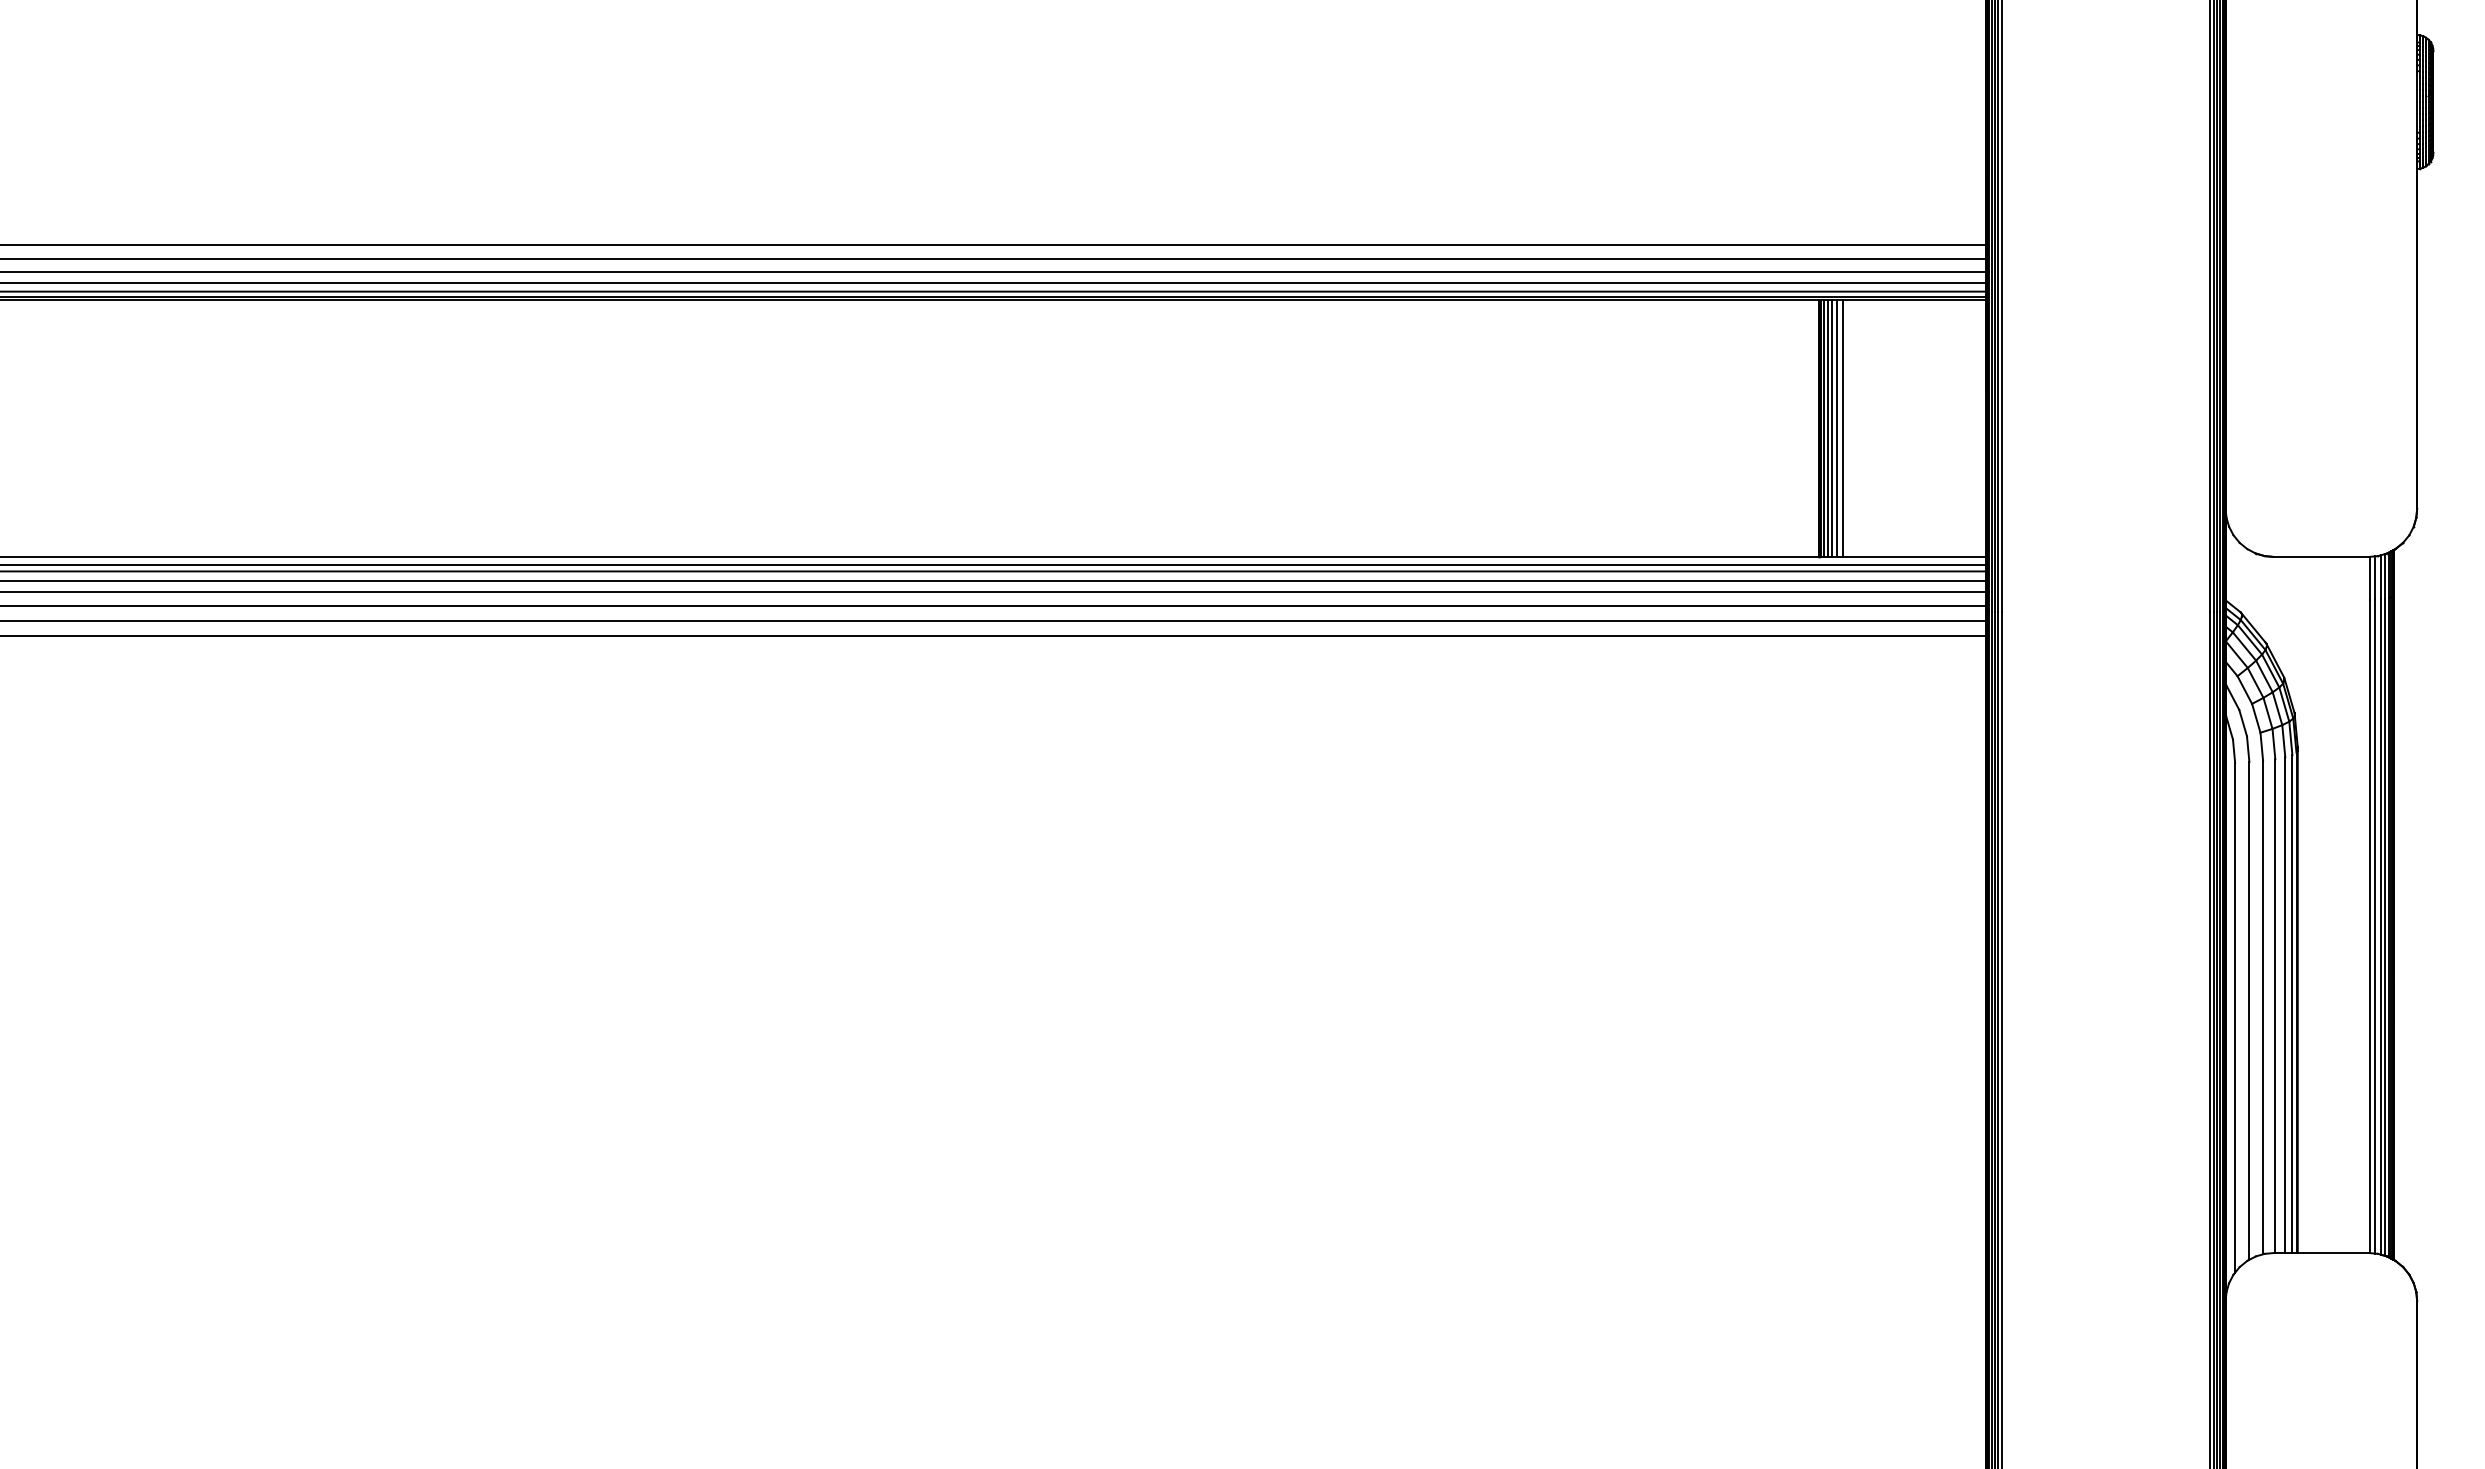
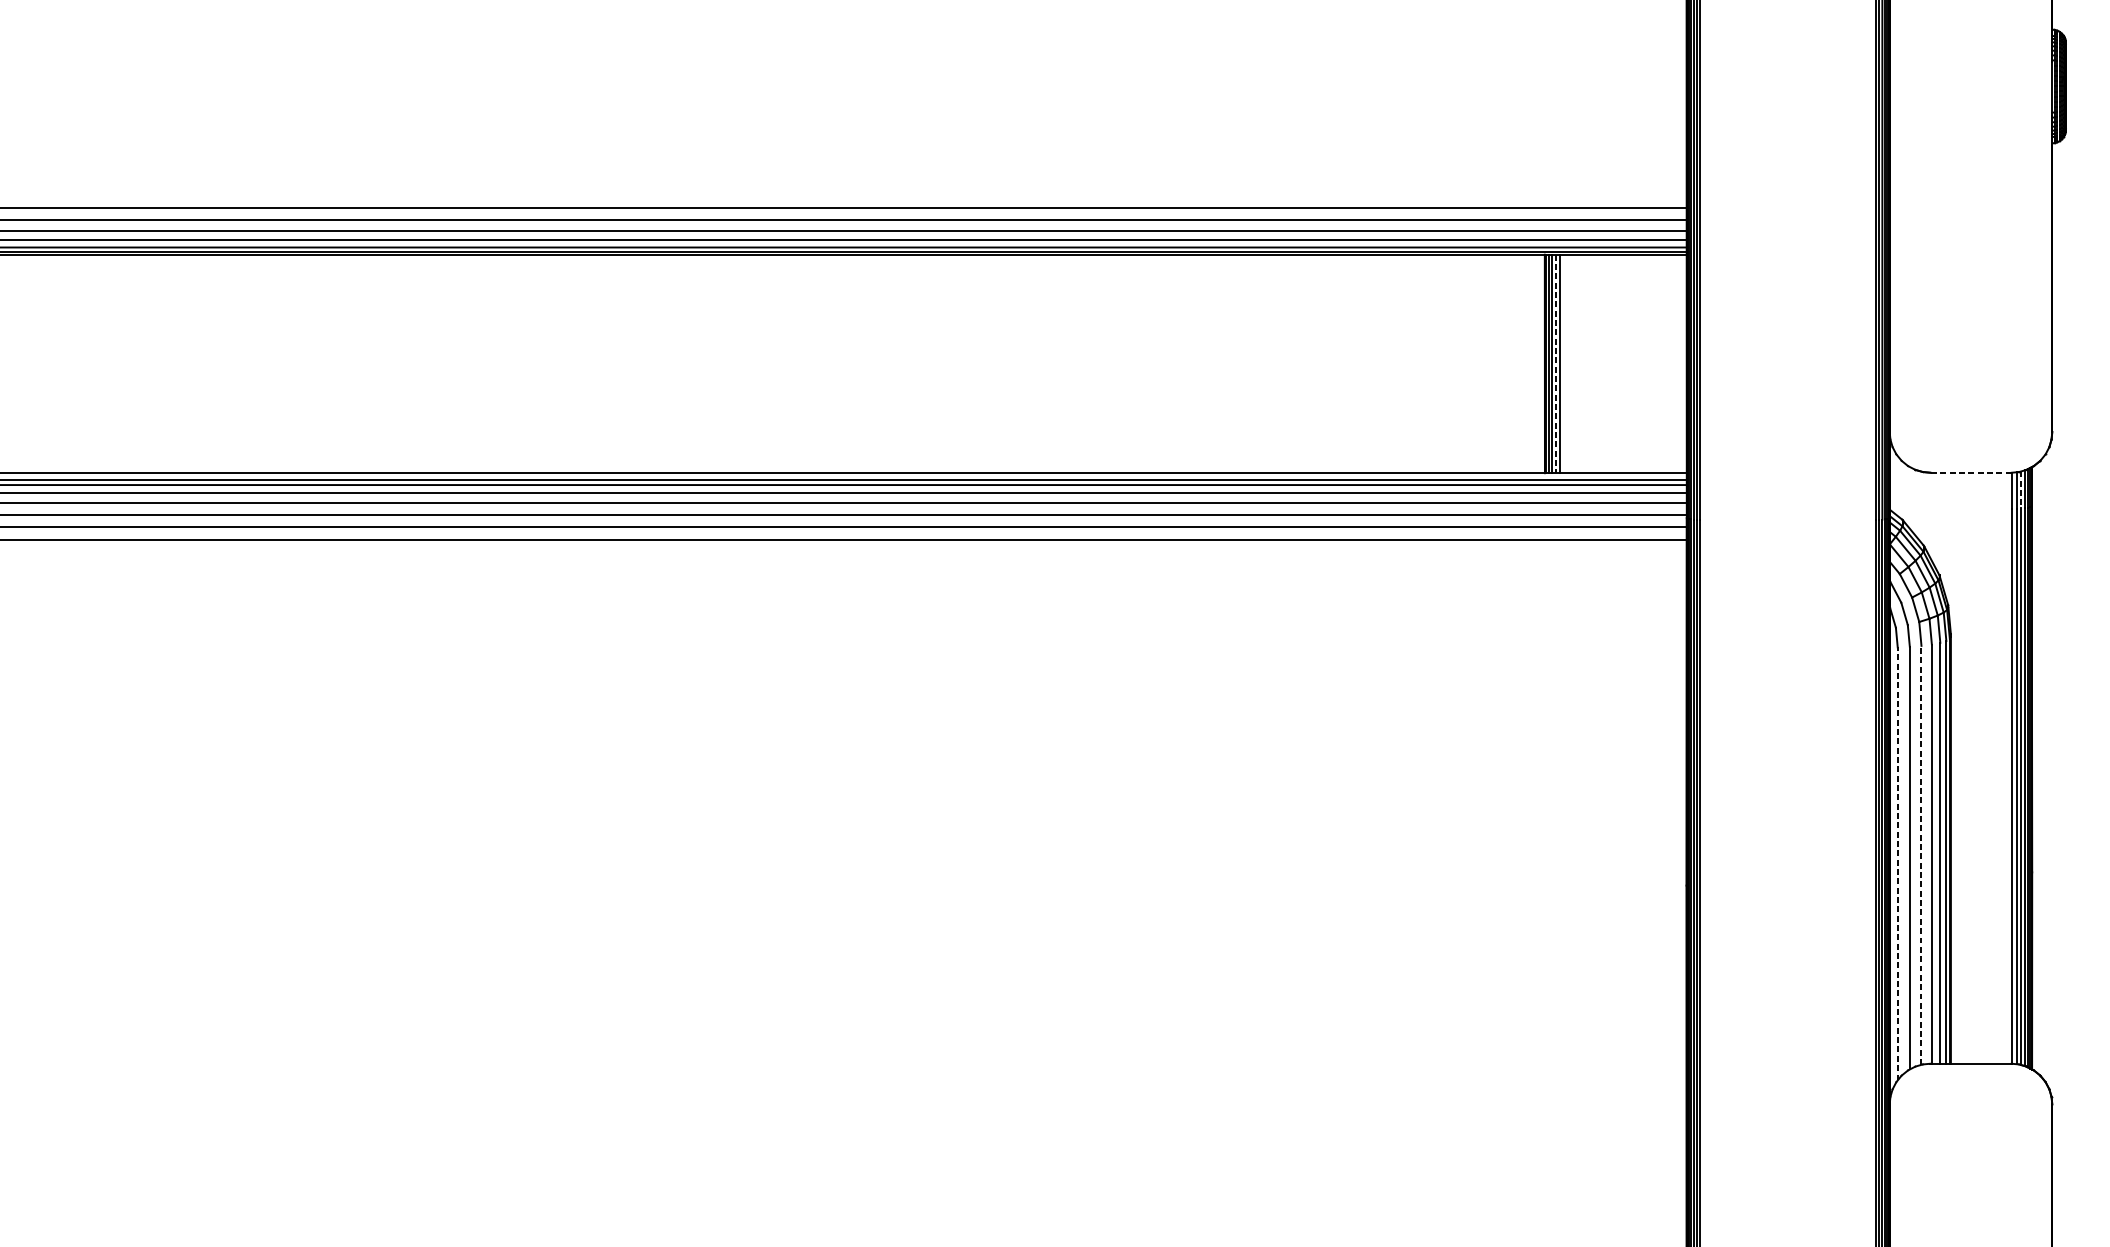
line: (1832, 428) -> (1555, 363), solid -> dashed
line: (1842, 428) -> (1564, 363), removed
line: (2321, 556) -> (1971, 472), solid -> dashed
line: (2380, 577) -> (2021, 490), solid -> dashed
line: (2263, 1007) -> (1921, 855), solid -> dashed
line: (2235, 1017) -> (1898, 863), solid -> dashed

